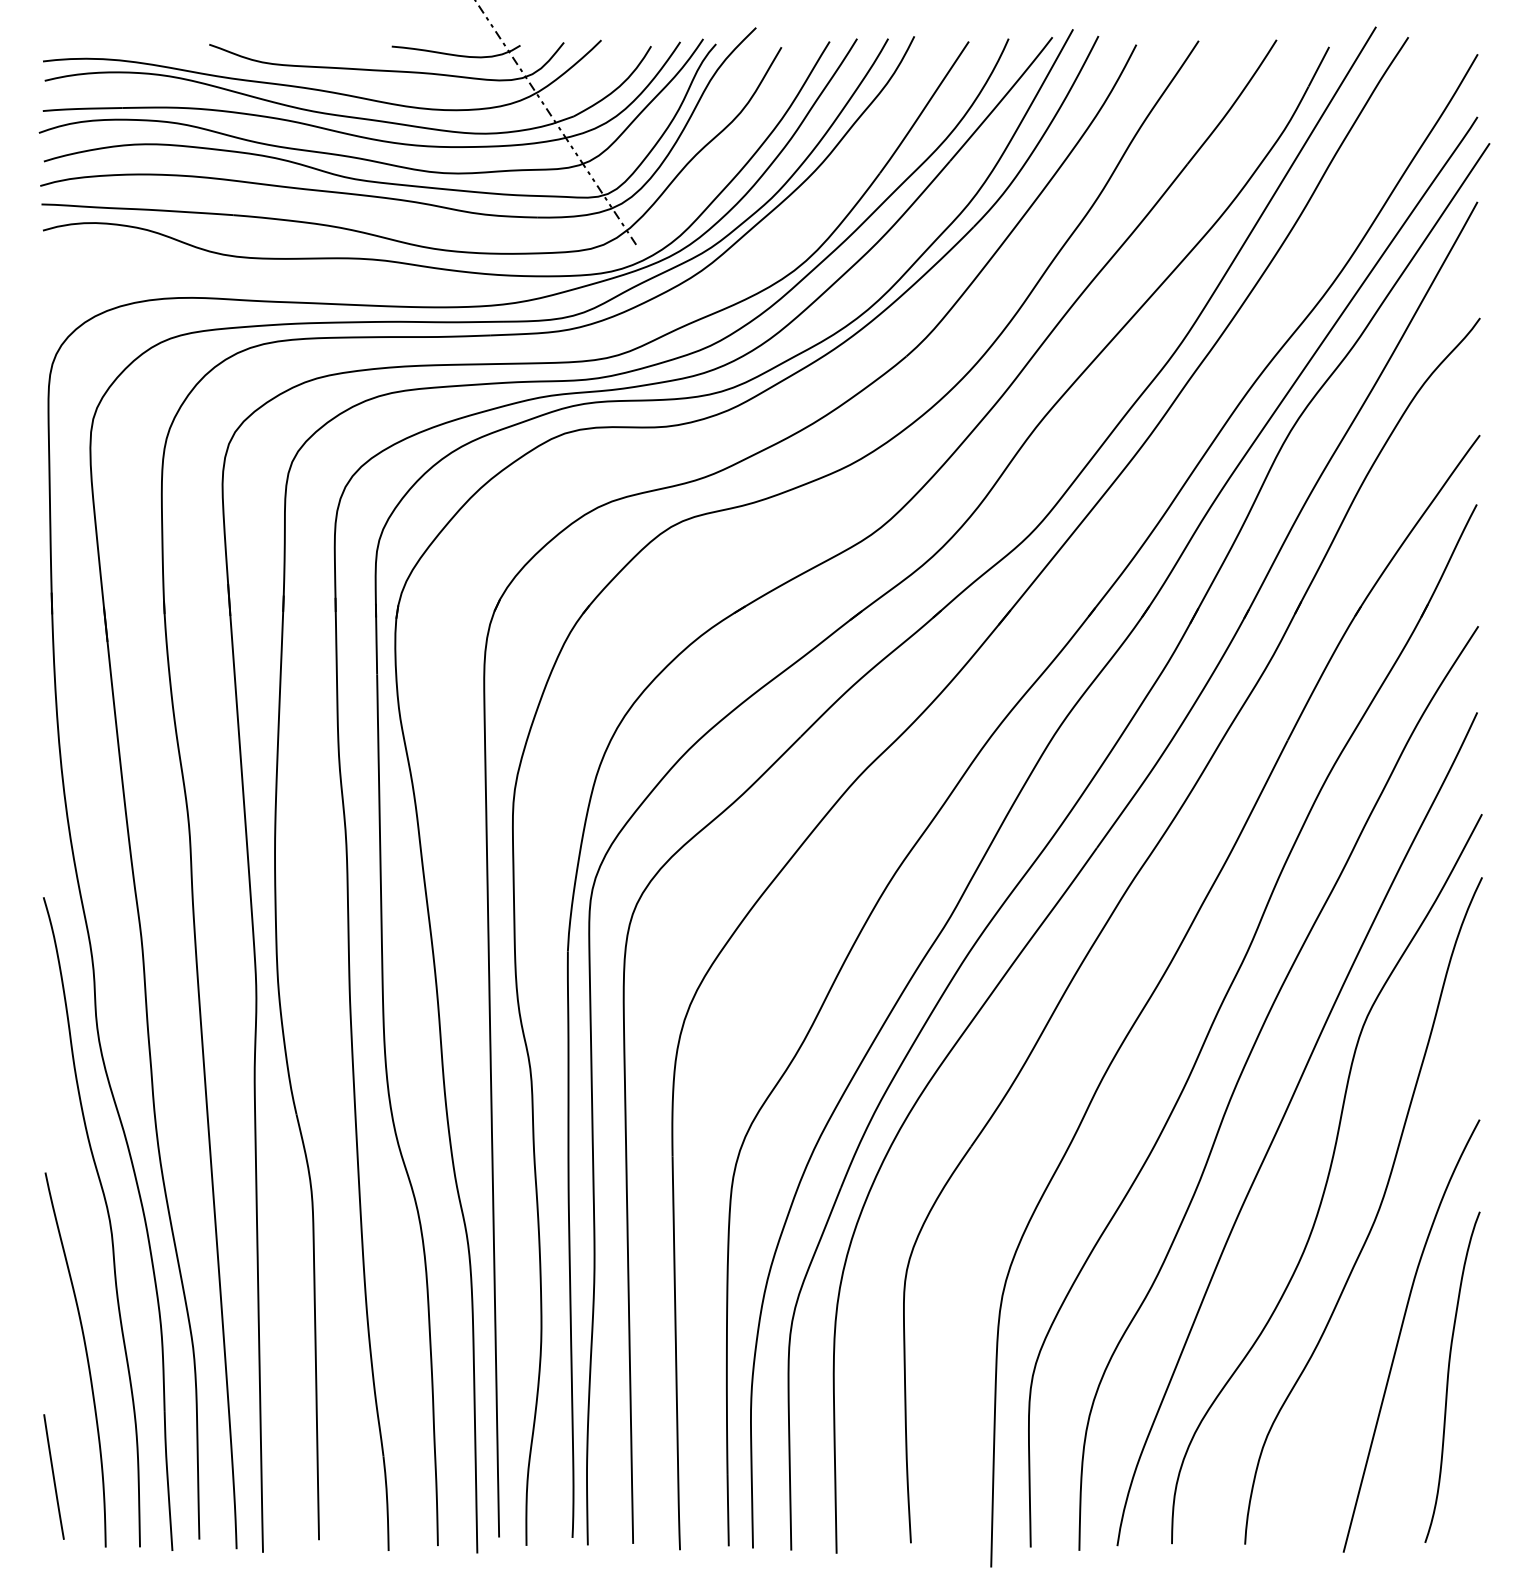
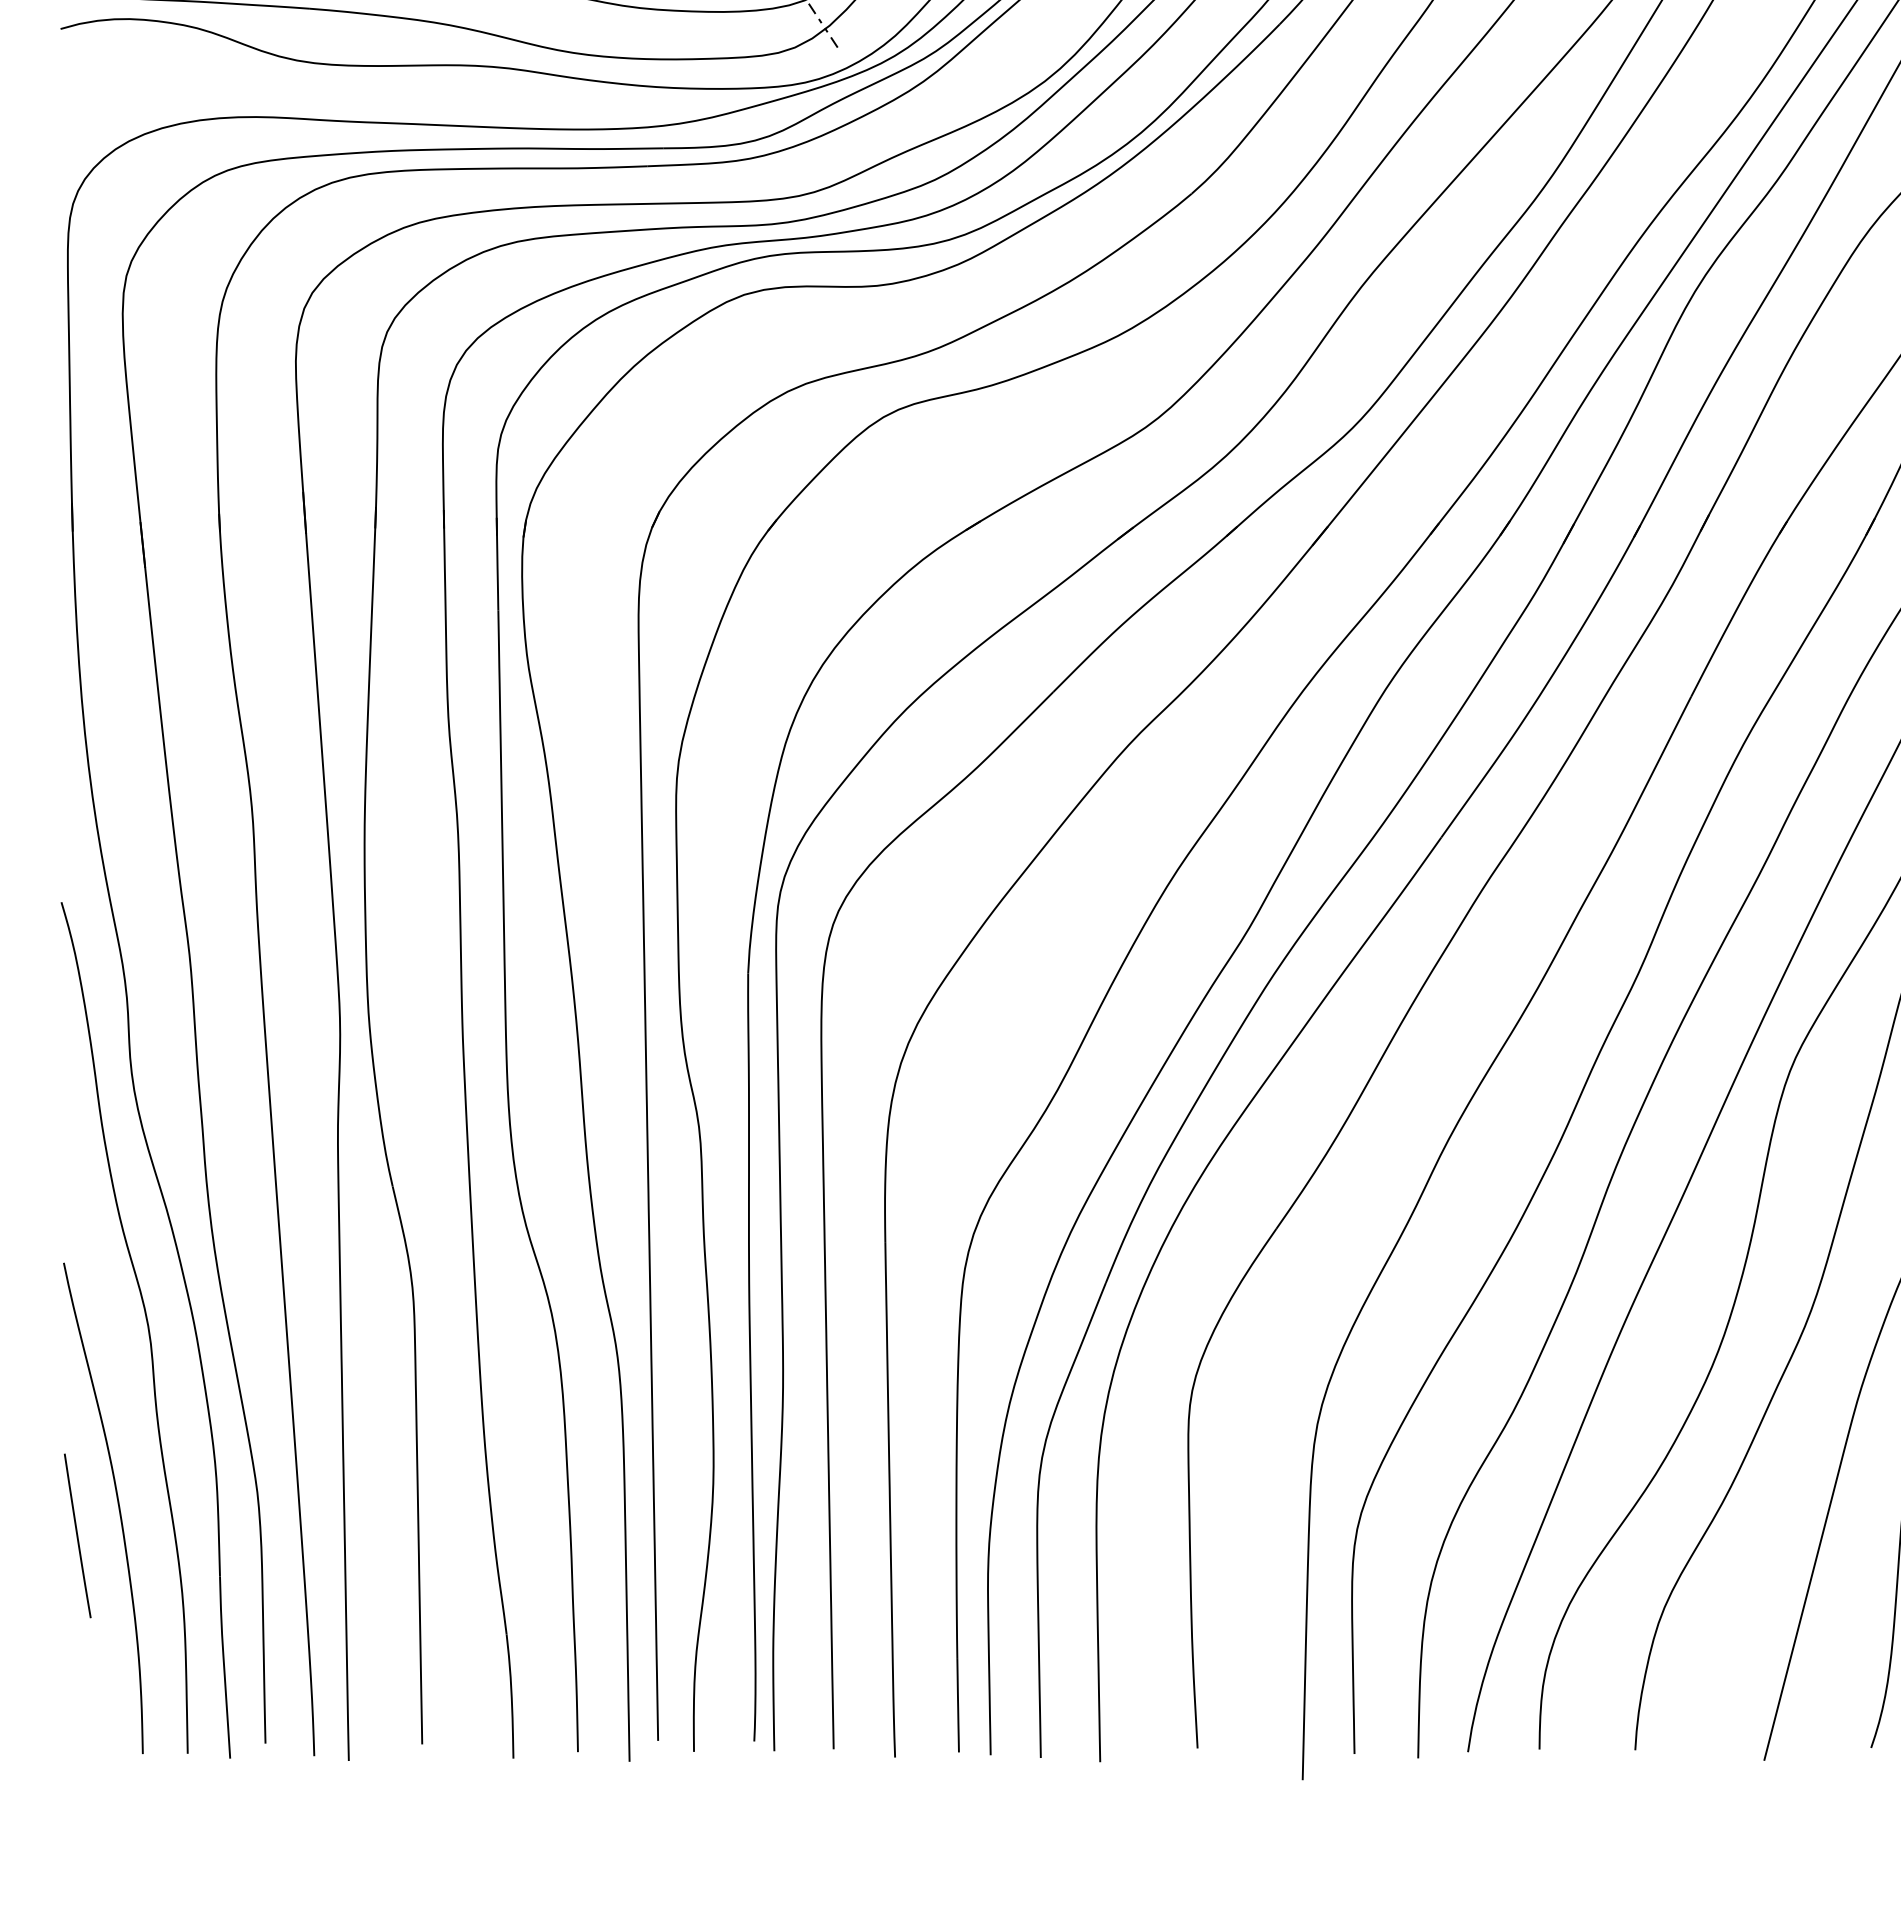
line: (53, 1476) -> (77, 1535), moved

